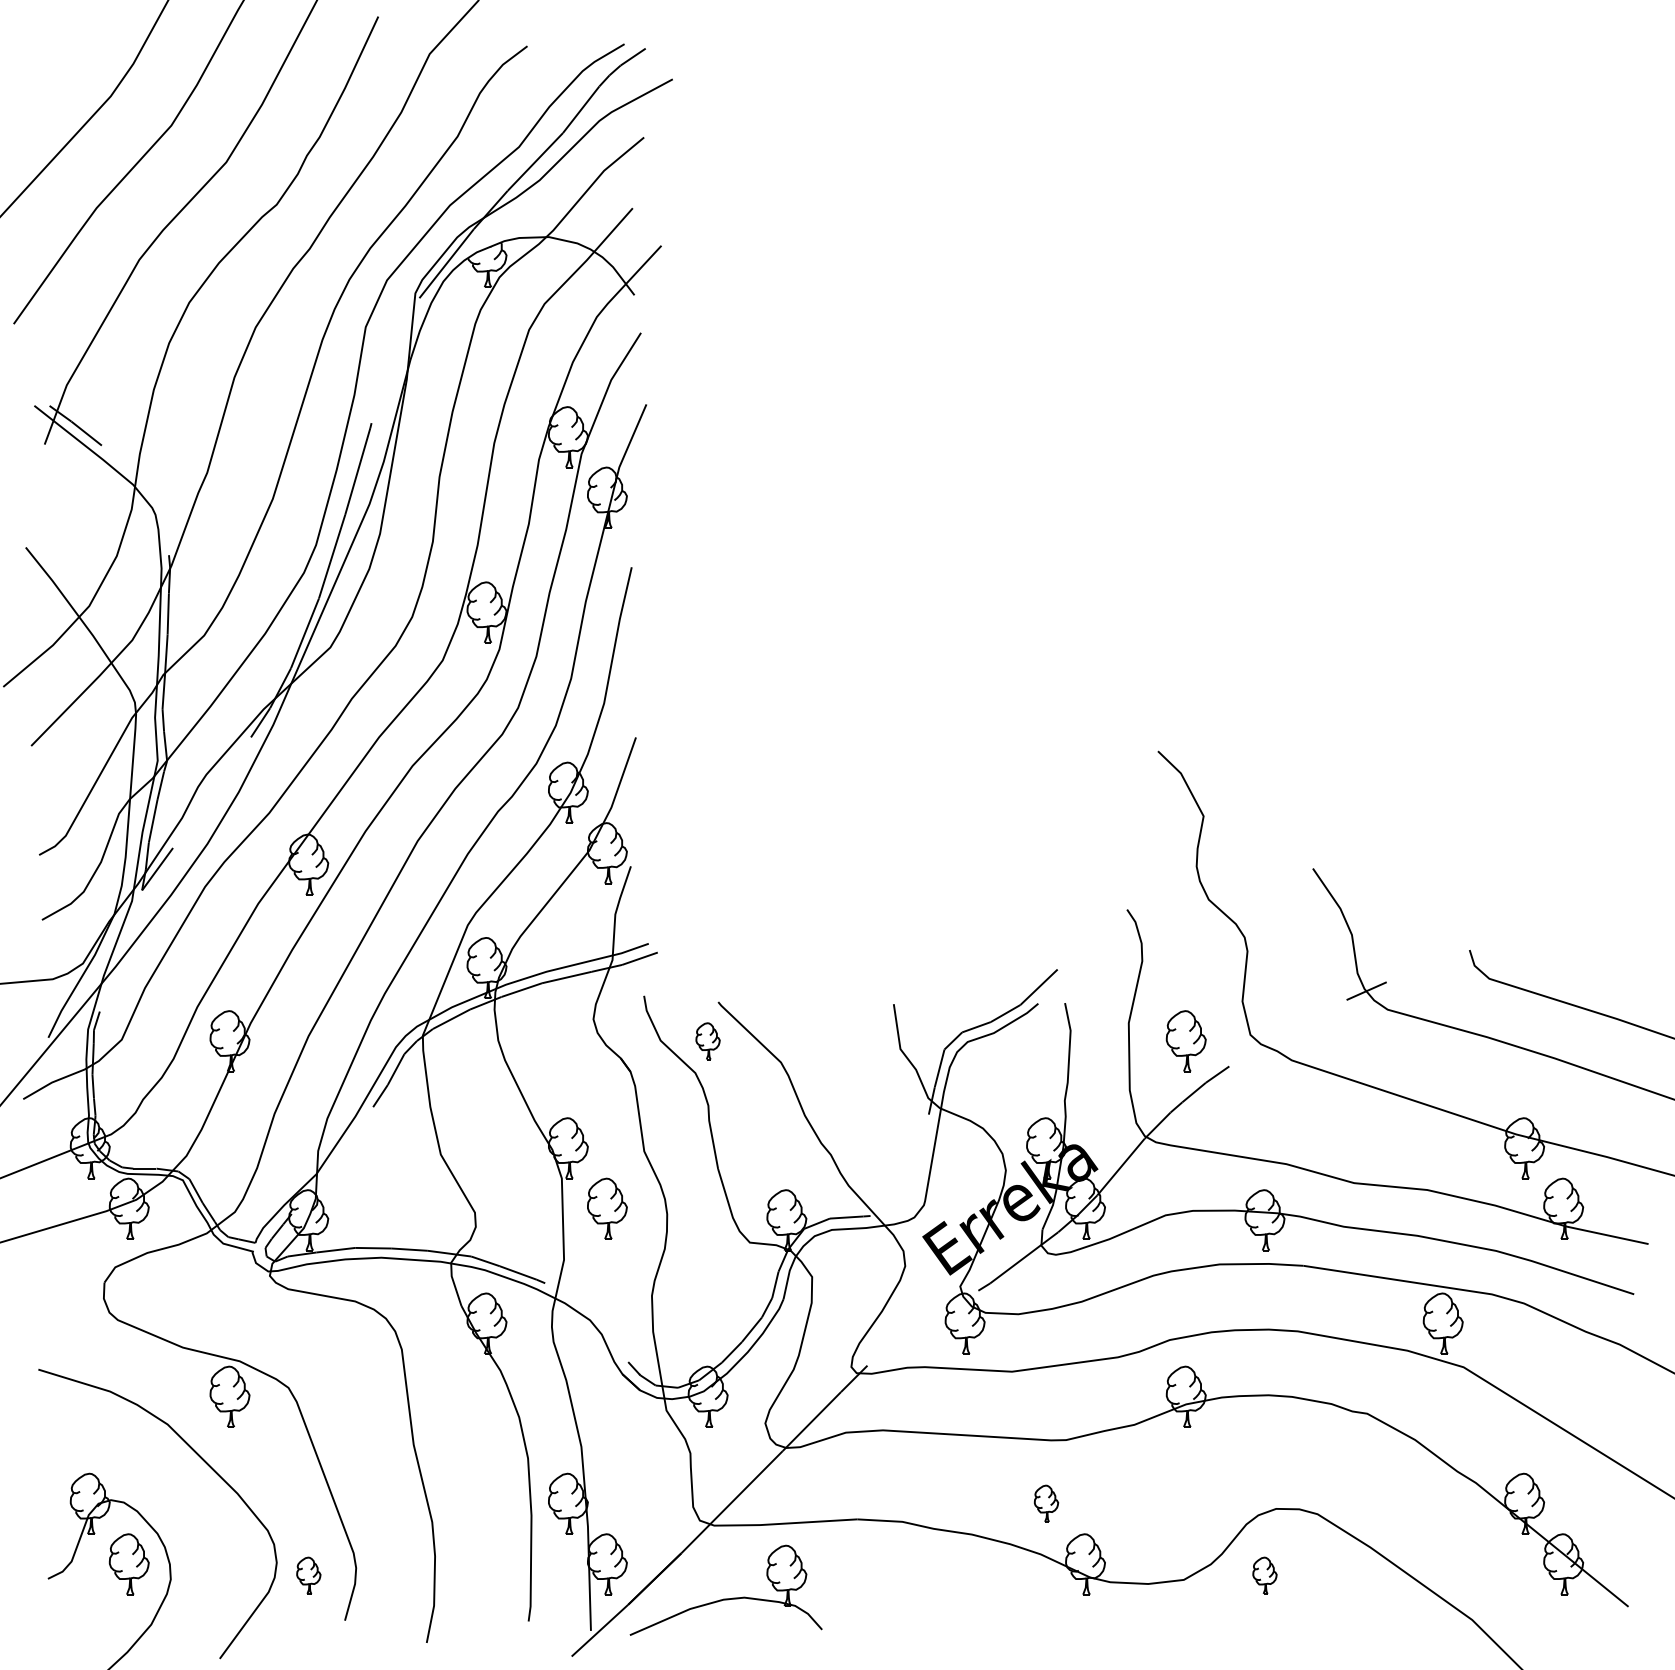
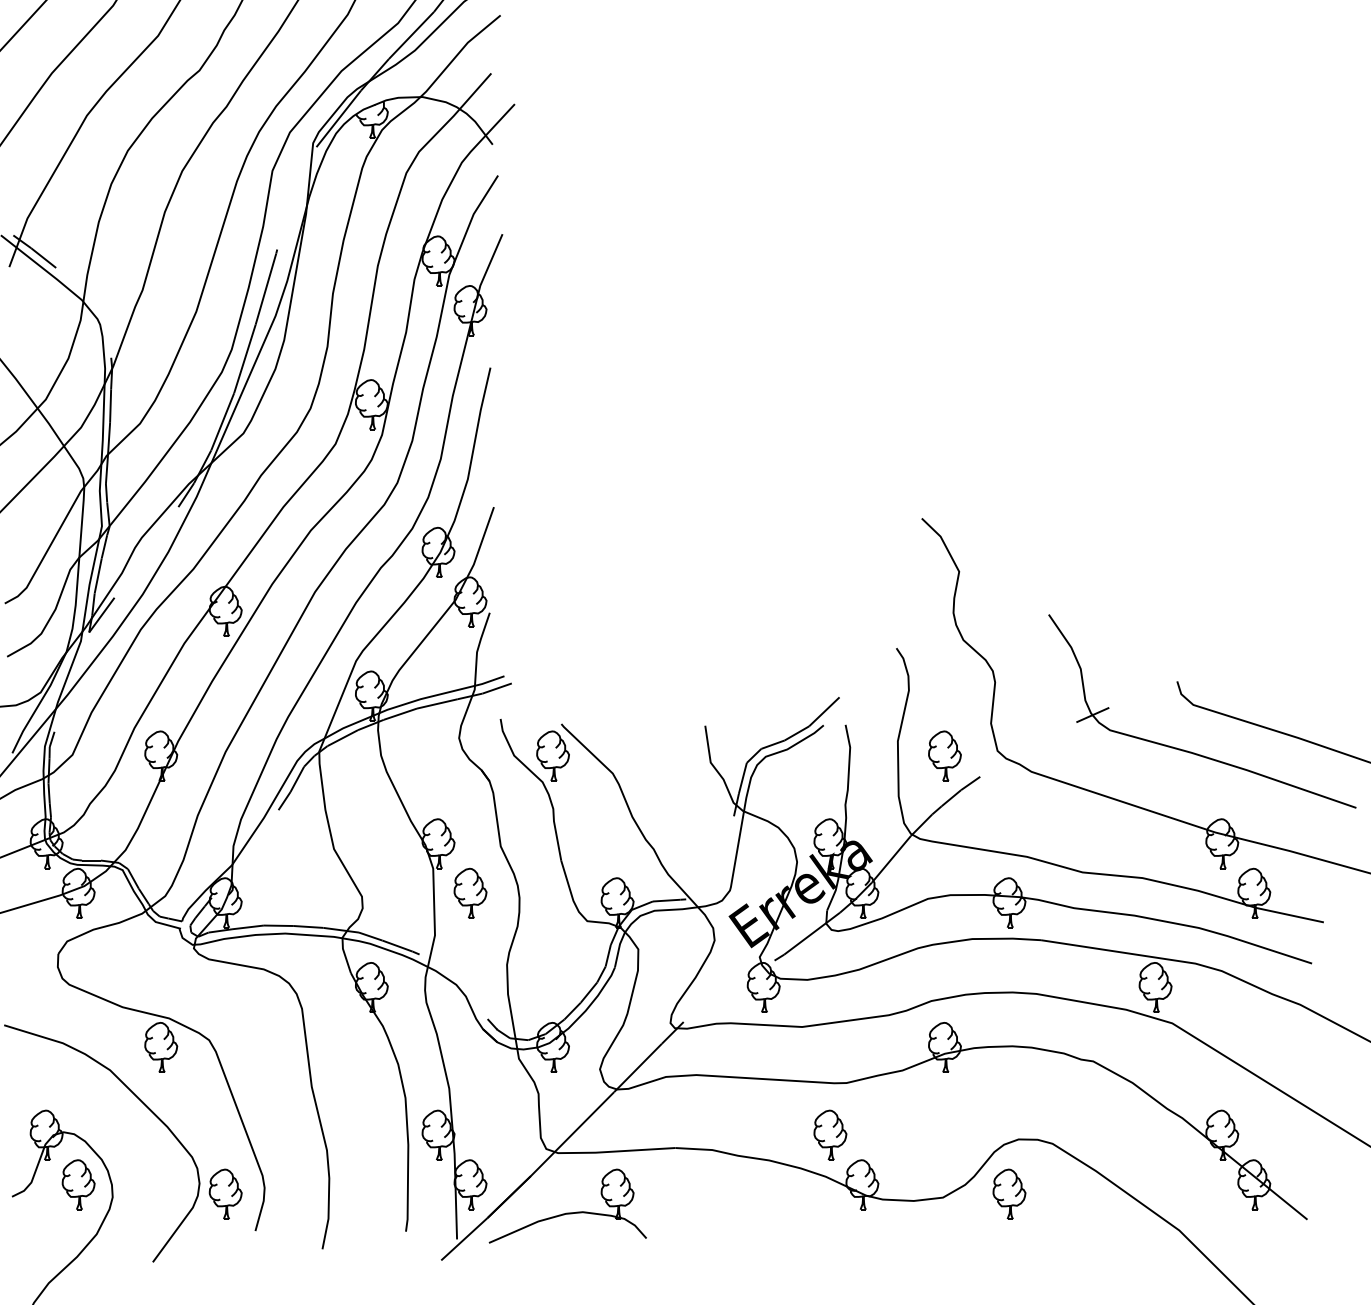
part: (707, 1041) -> (552, 756), size x1.67
part: (1046, 1503) -> (830, 1135), size x1.67
part: (308, 1575) -> (225, 1194), size x1.67
part: (1264, 1575) -> (1009, 1194), size x1.67

